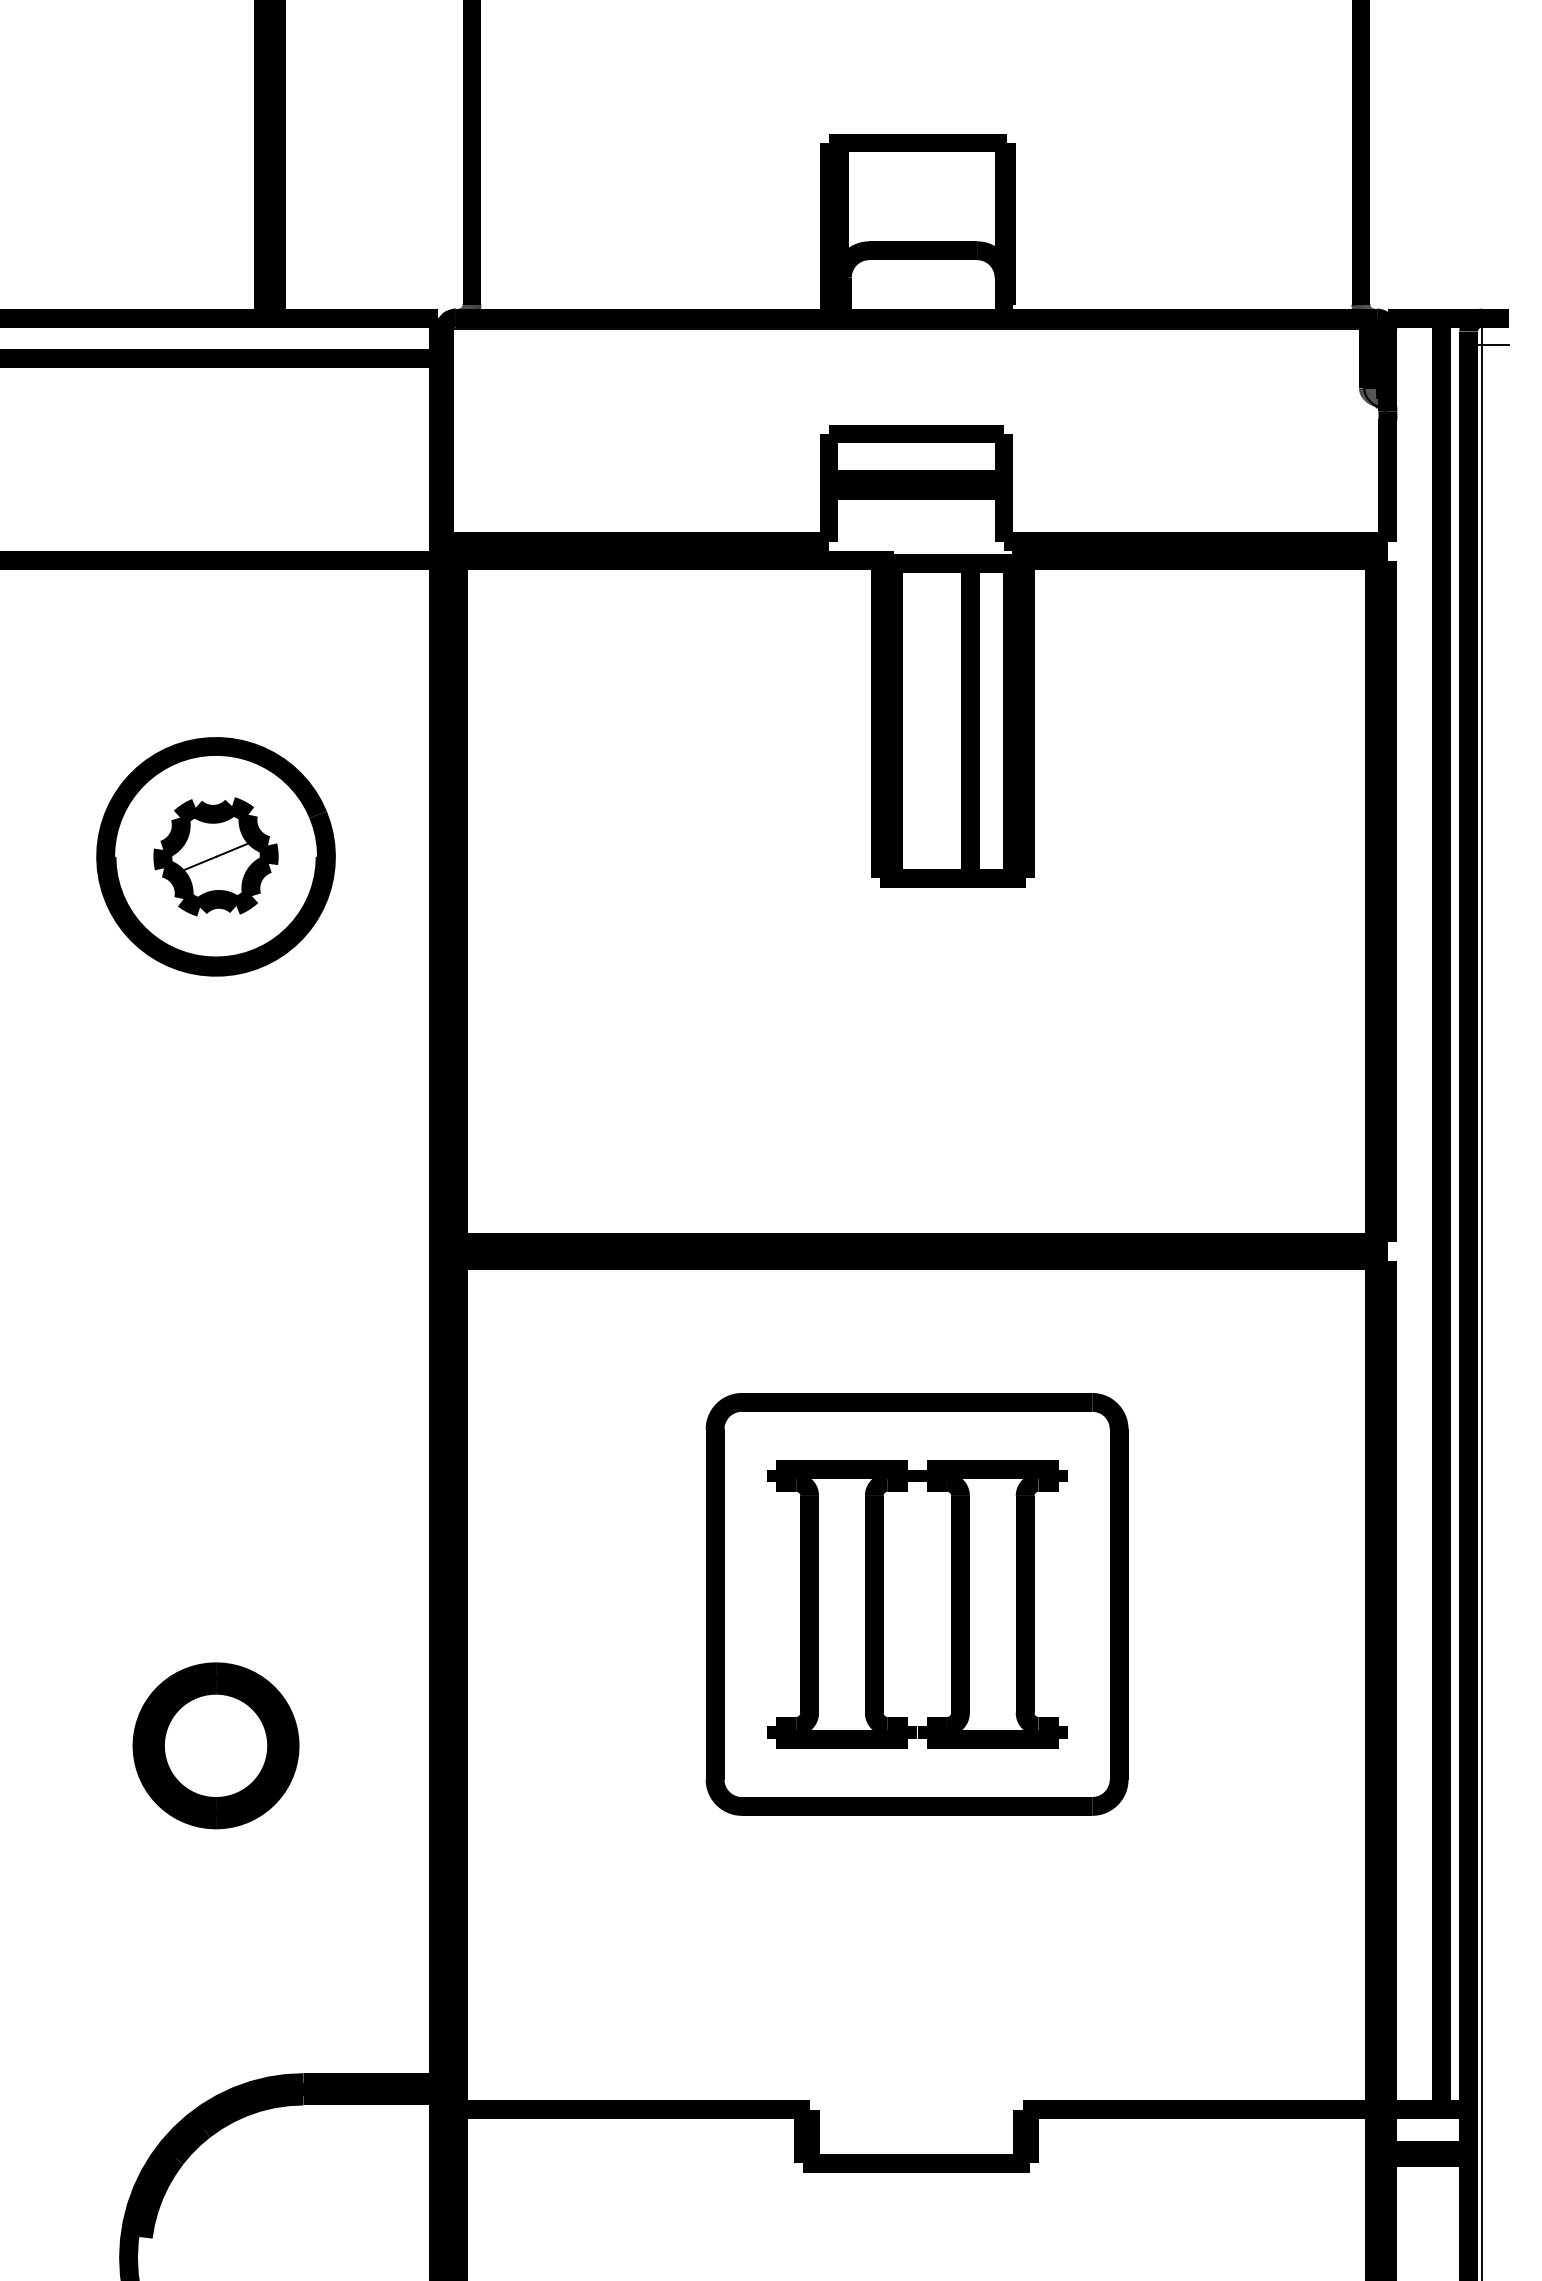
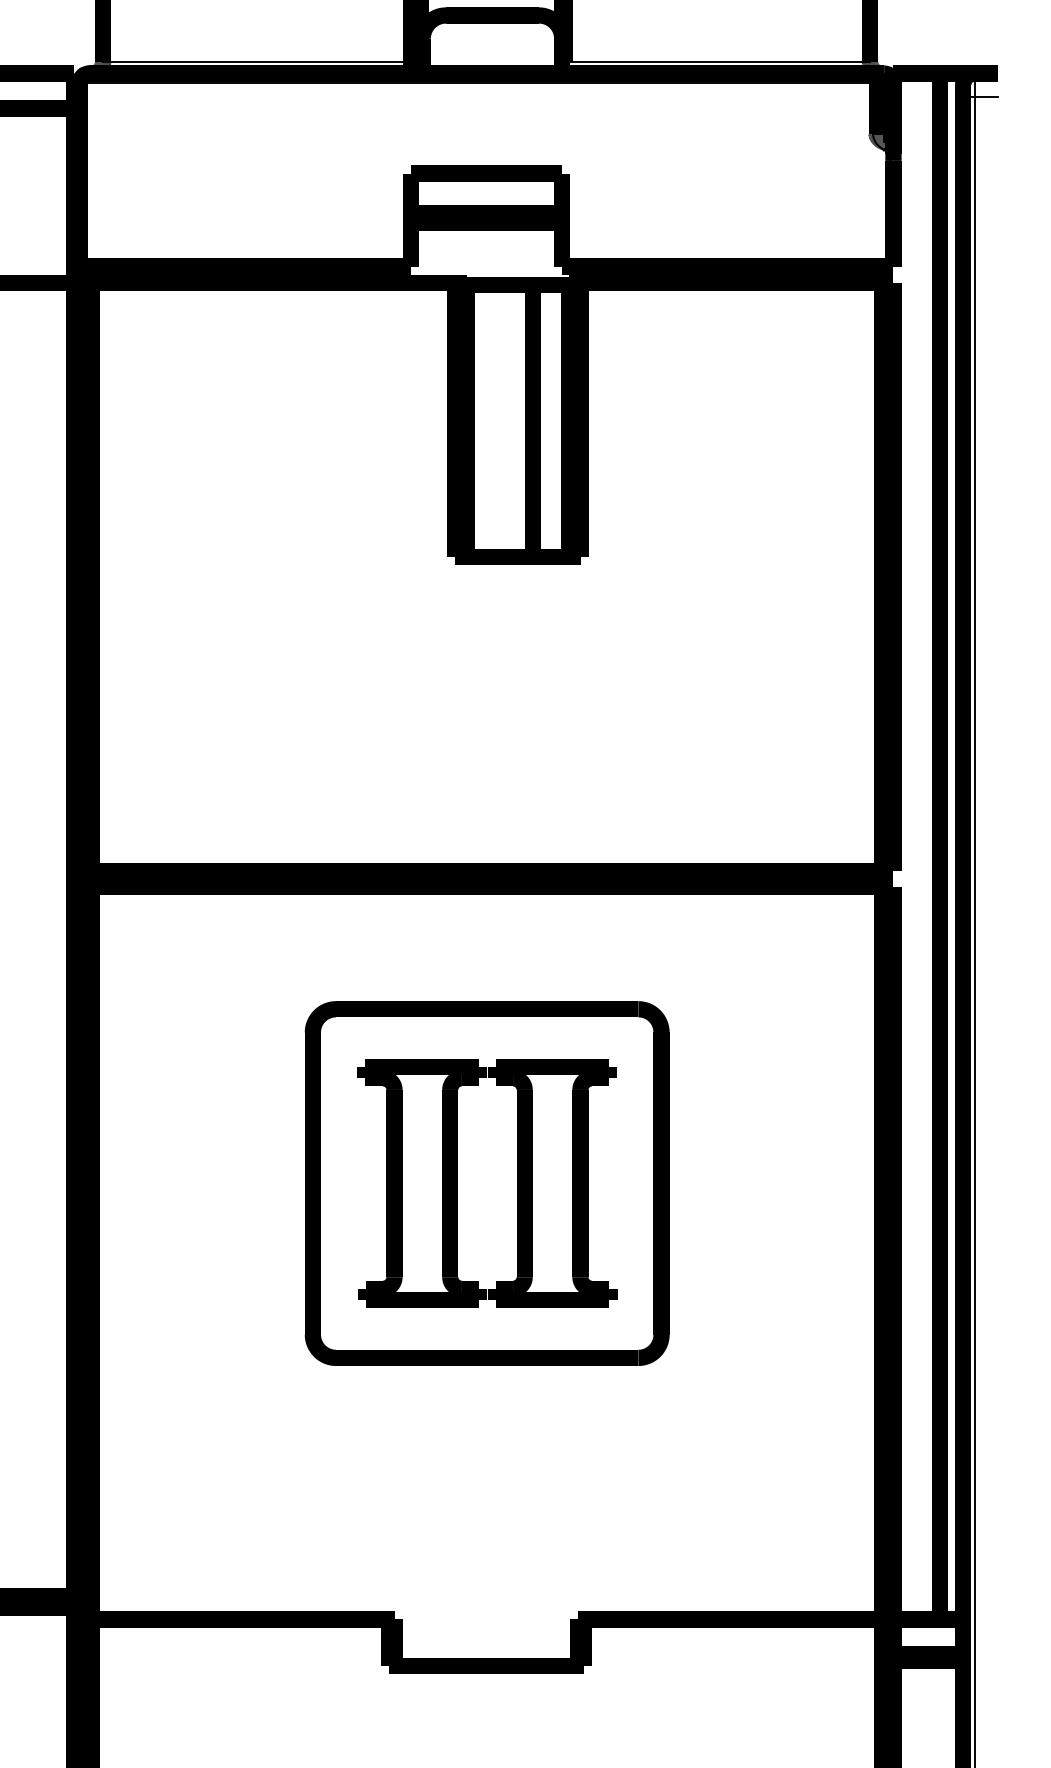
line: (649, 304) -> (256, 61), added
line: (1182, 304) -> (716, 61), added

